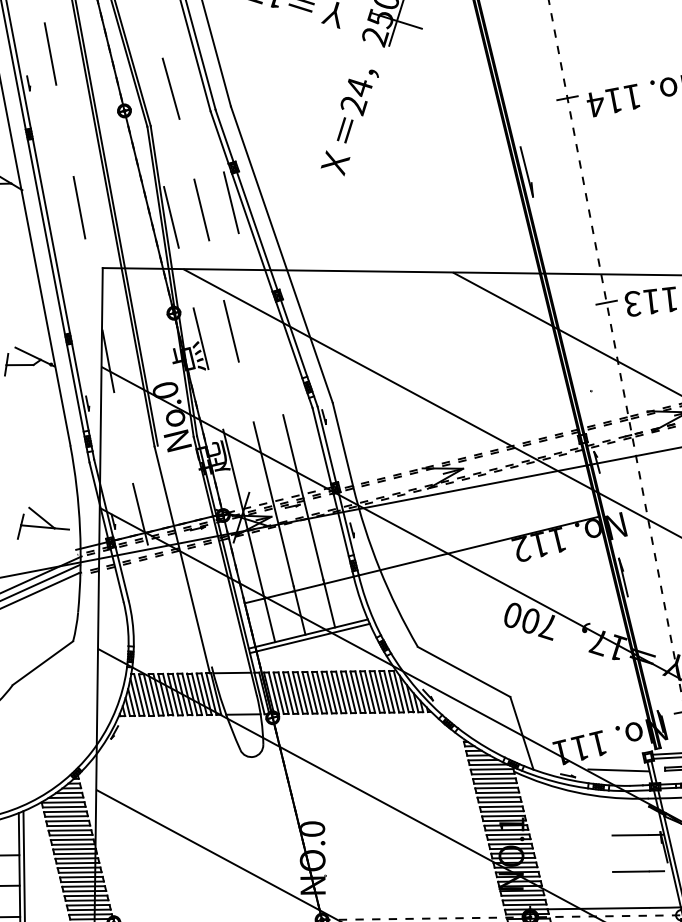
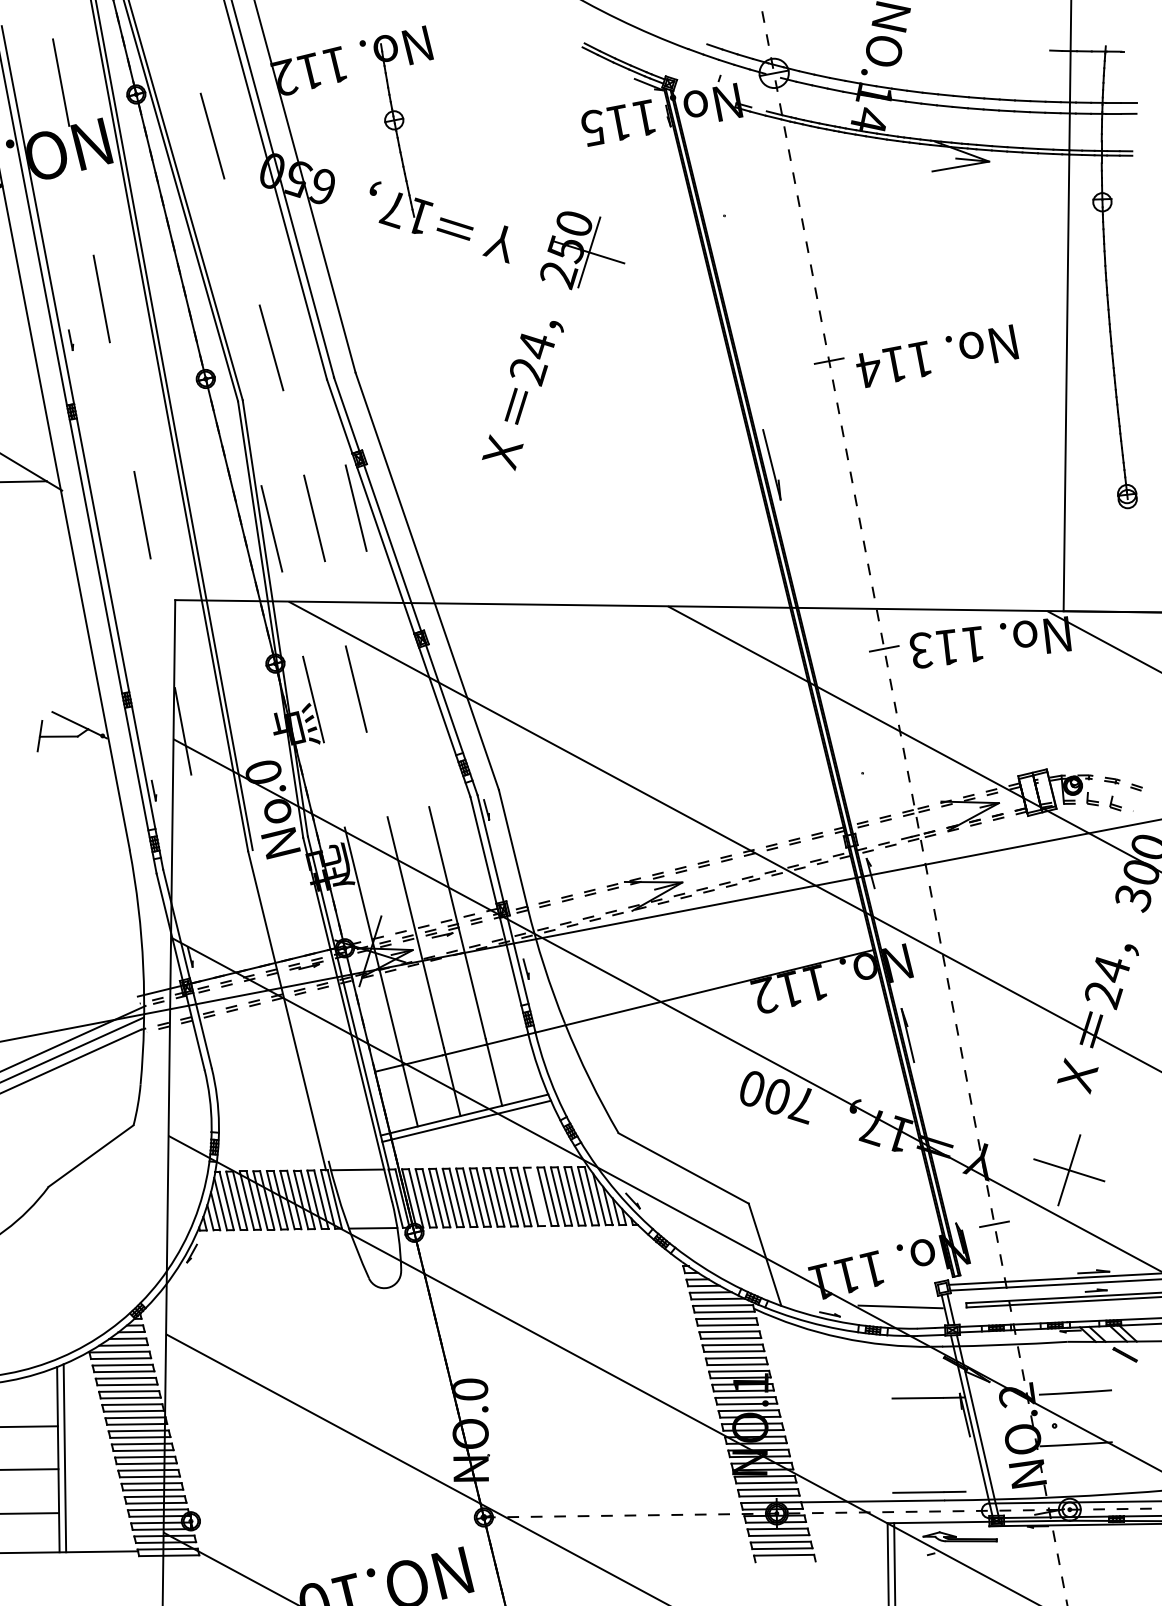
line: (139, 514) -> (227, 946), removed
part: (43, 522) -> (91, 958), removed
line: (360, 691) -> (537, 1196), removed
line: (638, 871) -> (929, 1491), moved

